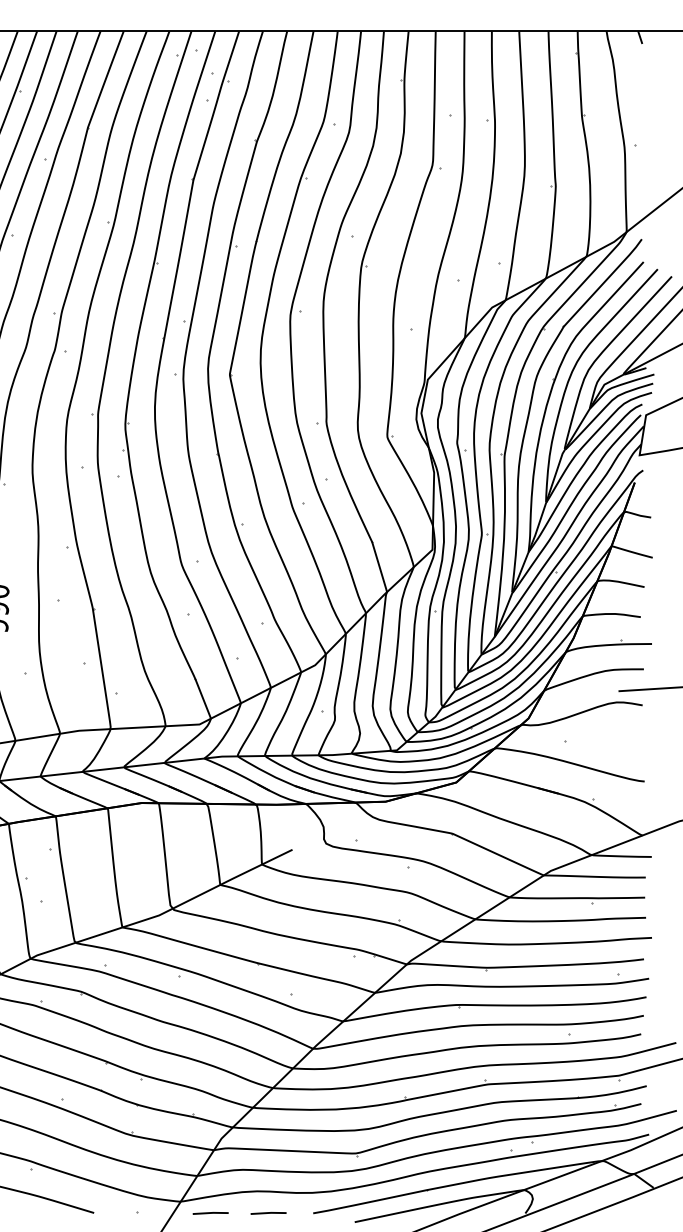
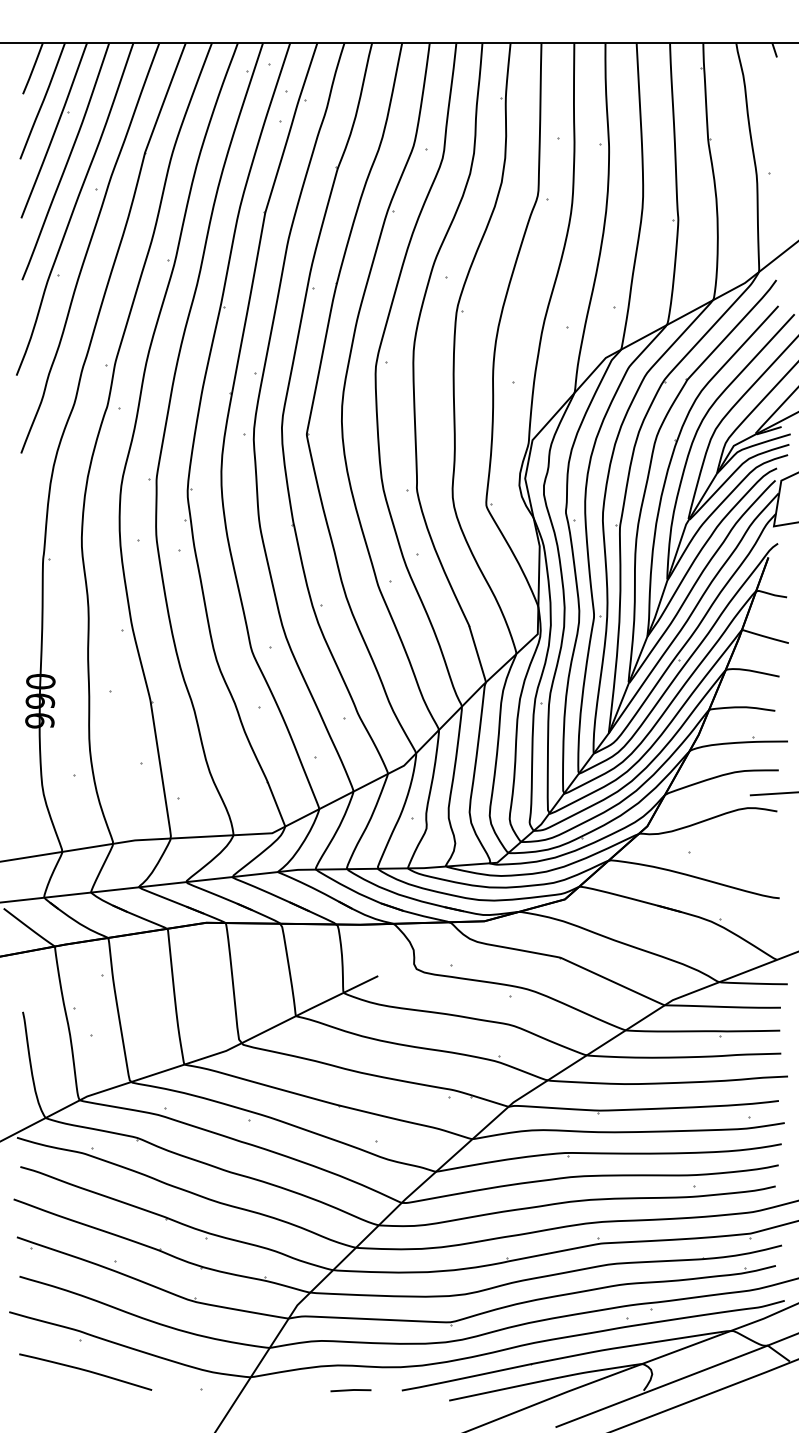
line: (210, 1213) -> (284, 1390), removed

